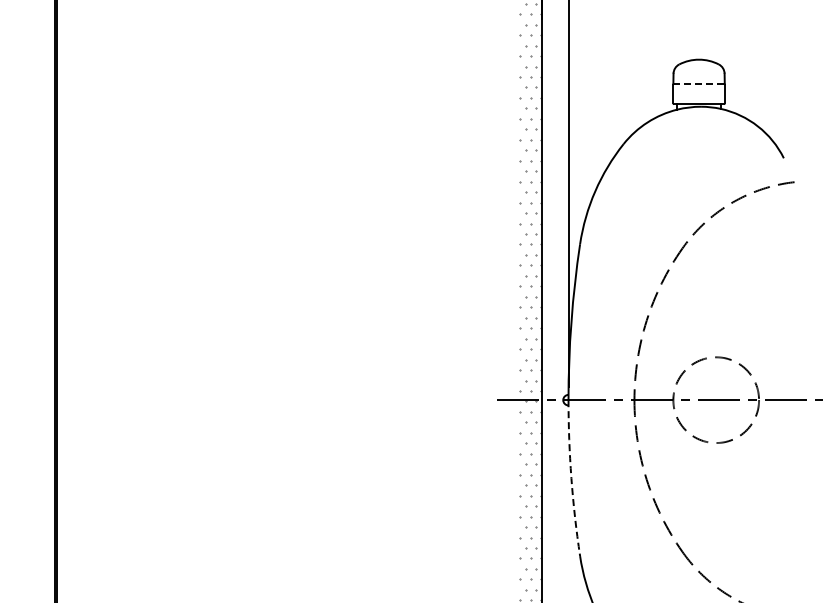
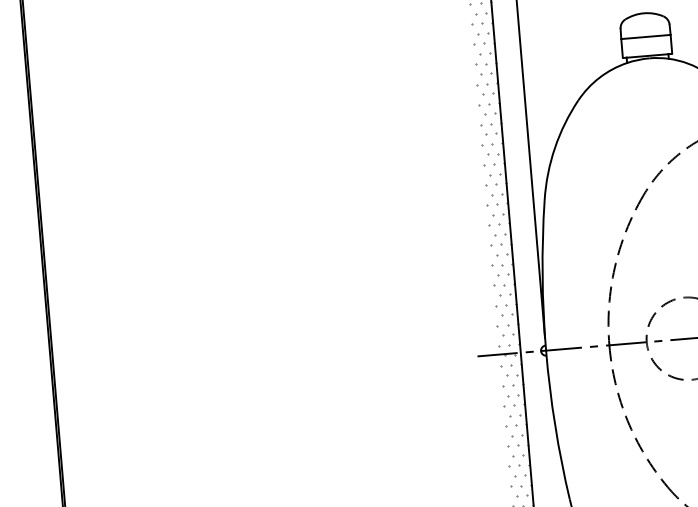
line: (698, 84) -> (645, 37), dashed -> solid
arc: (571, 478) -> (555, 425), dashed -> solid

